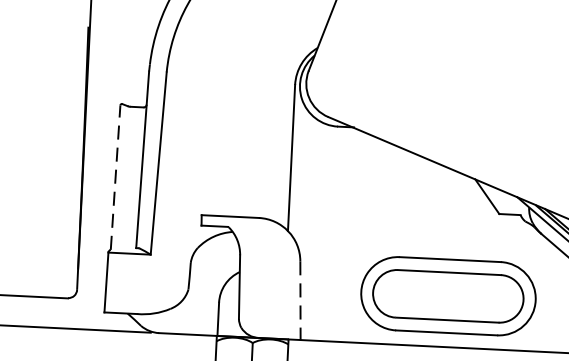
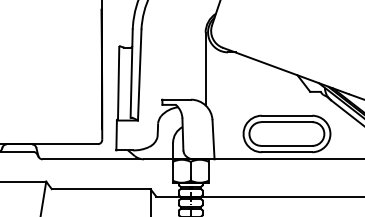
line: (115, 176) -> (118, 82), dashed -> solid
line: (300, 300) -> (213, 139), dashed -> solid

